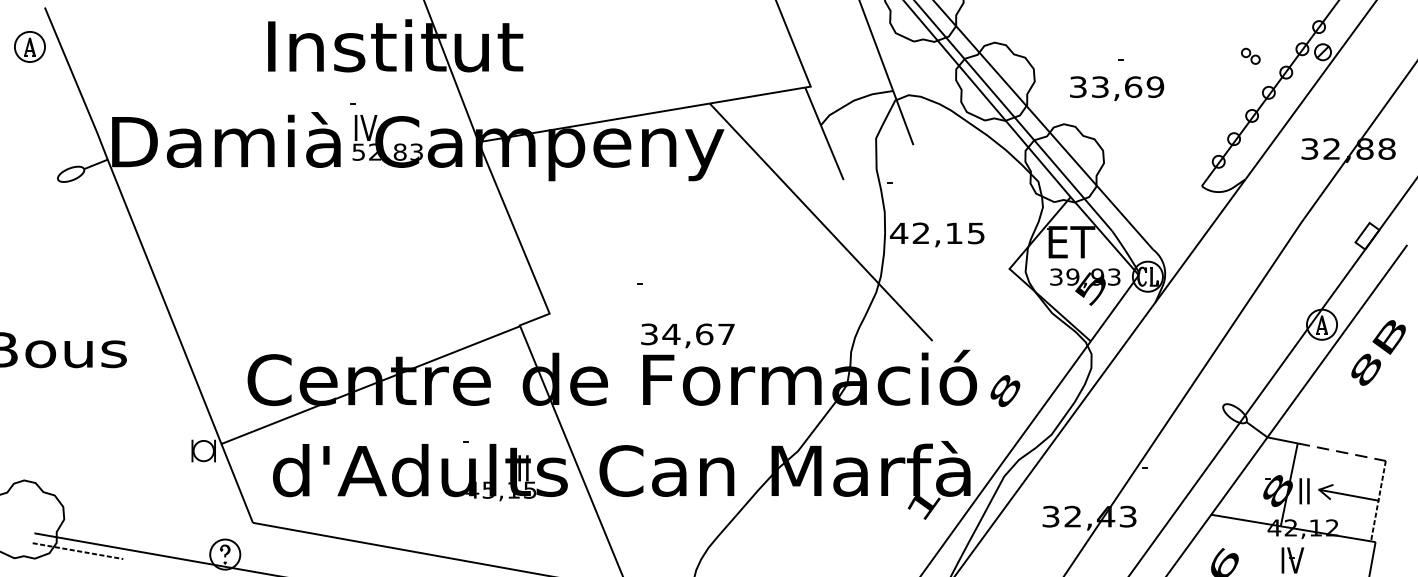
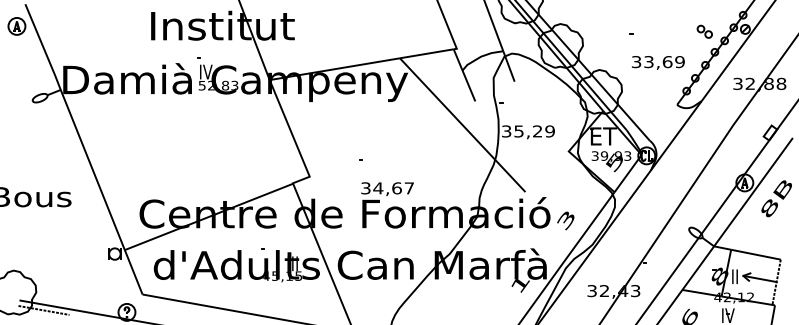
part: (1250, 55) -> (704, 31), size x1.43
text: (1117, 87) -> (658, 62), moved
text: (936, 233) -> (527, 131), 42,15 -> 35,29
text: (1003, 391) -> (565, 220), 8 -> 3
line: (1342, 451) -> (756, 254), dashed -> solid

